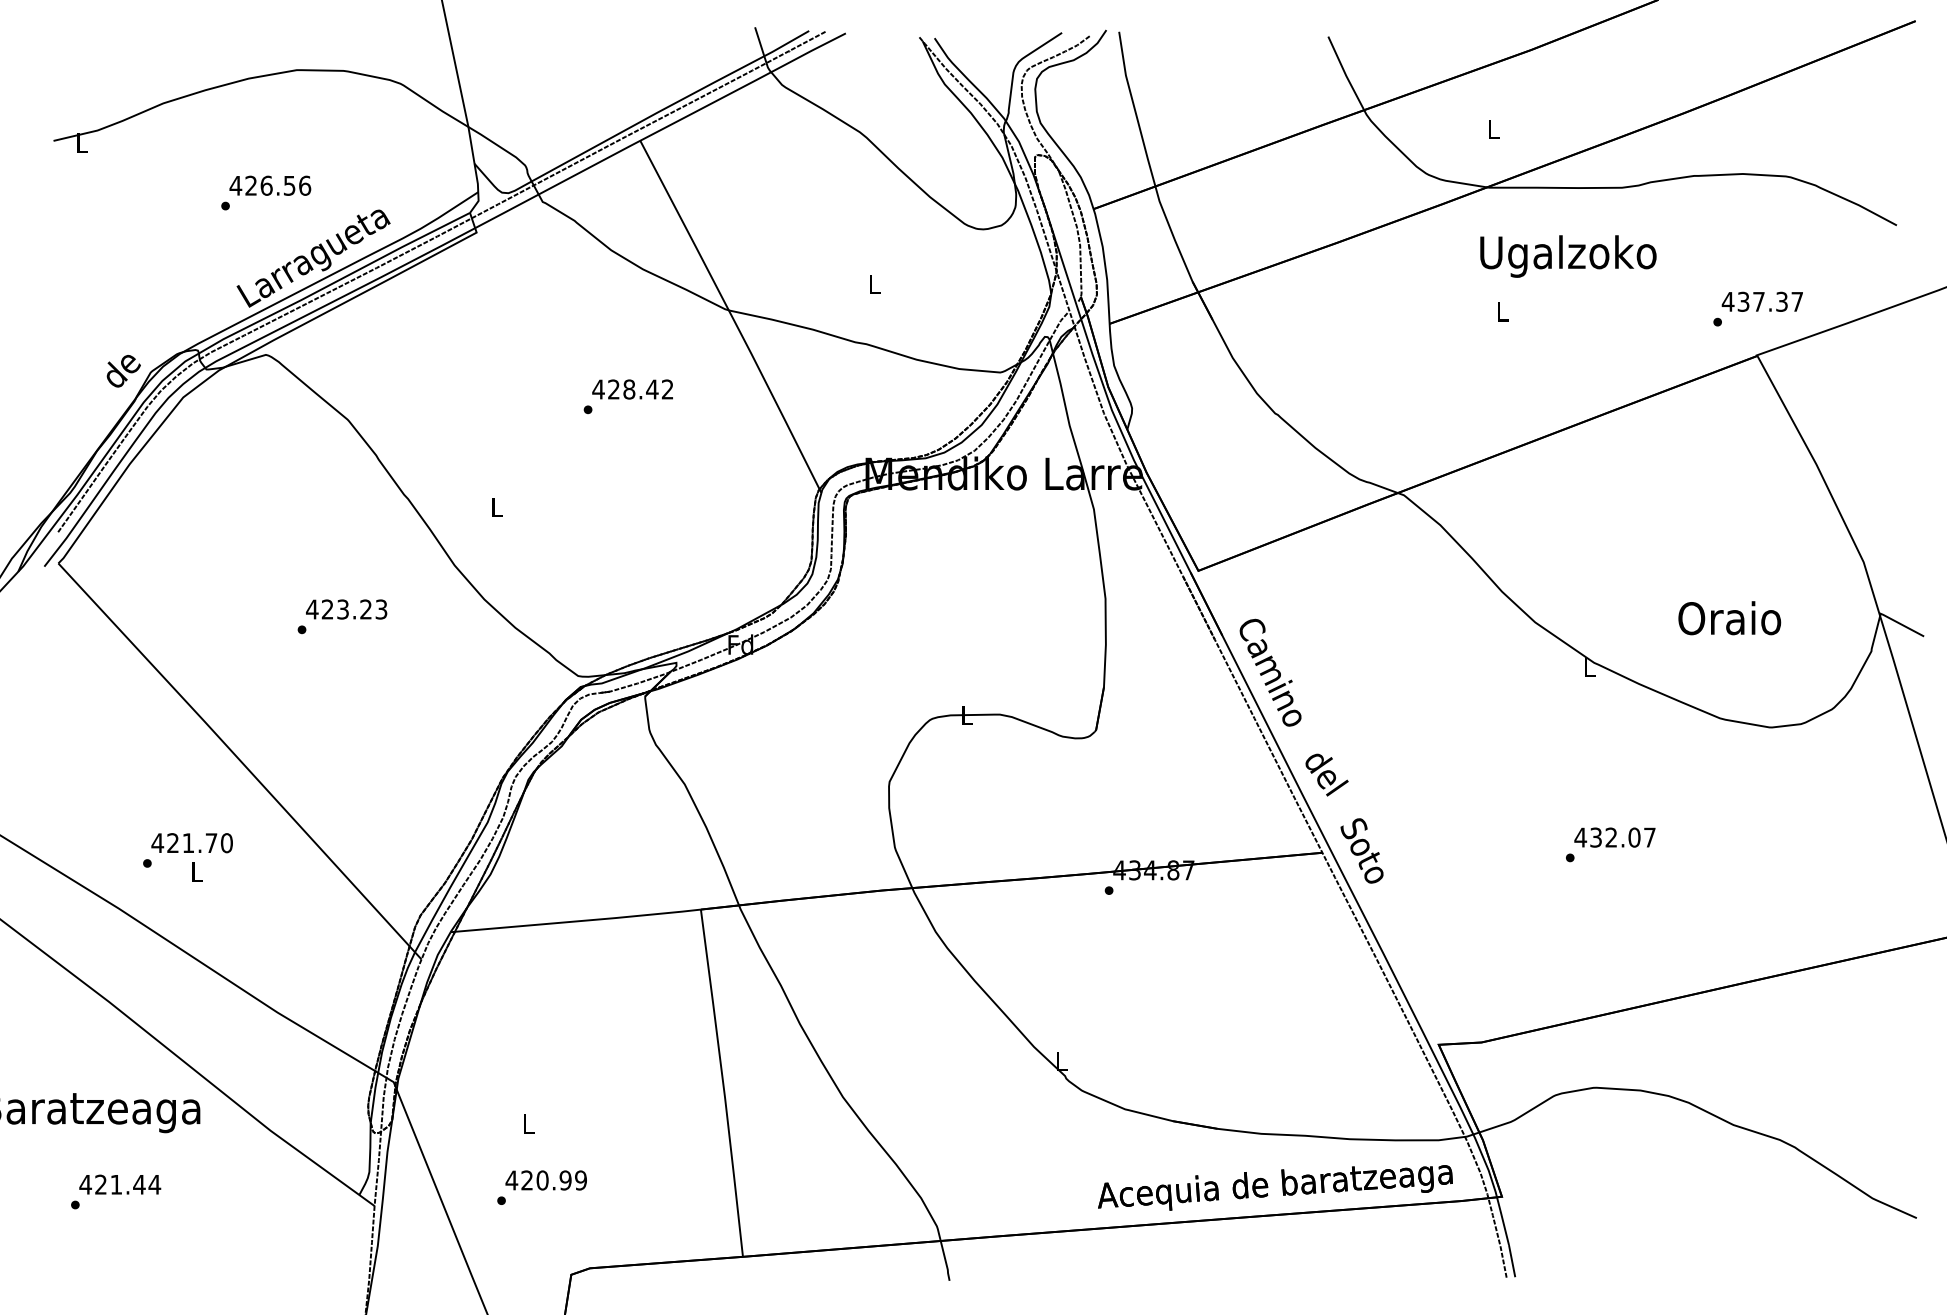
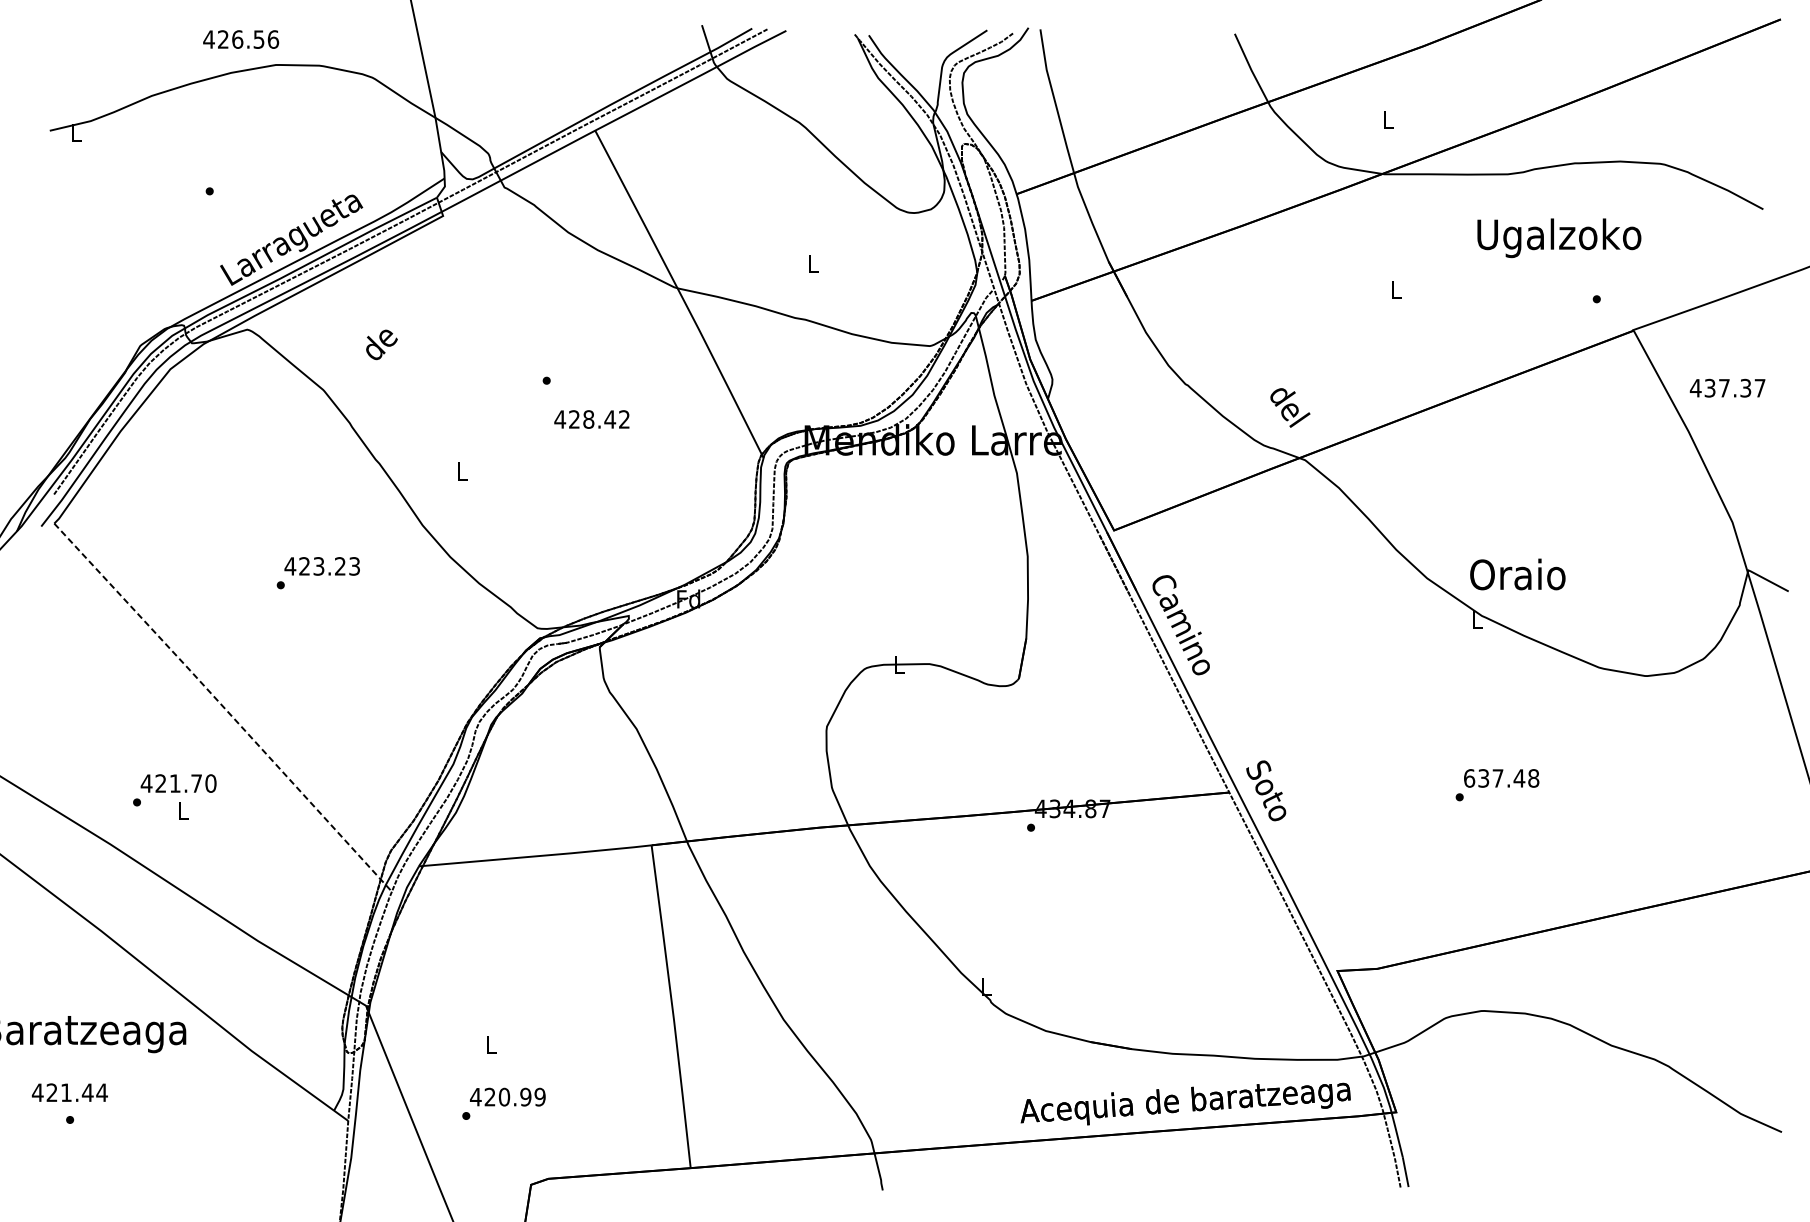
text: (270, 185) -> (241, 39), moved
text: (1568, 256) -> (1559, 238), moved
text: (1761, 301) -> (1726, 387), moved
text: (123, 371) -> (381, 345), moved
text: (632, 389) -> (591, 419), moved
text: (1729, 618) -> (1517, 574), moved
line: (240, 761) -> (223, 707), solid -> dashed
text: (1326, 774) -> (1289, 407), moved
text: (1614, 837) -> (1500, 778), 432.07 -> 637.48
text: (120, 1184) -> (70, 1092), moved

